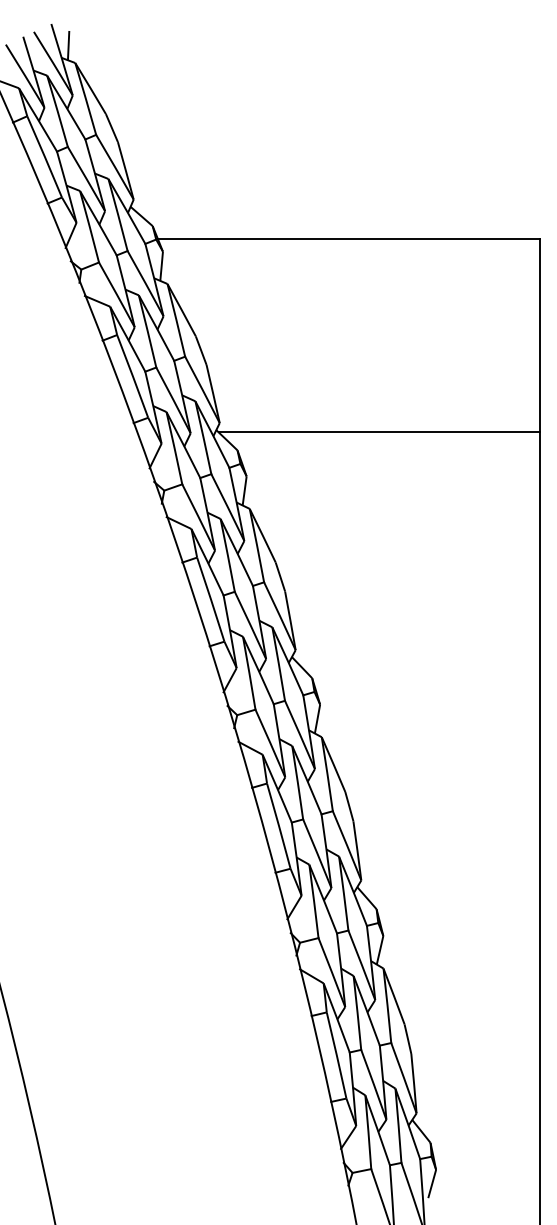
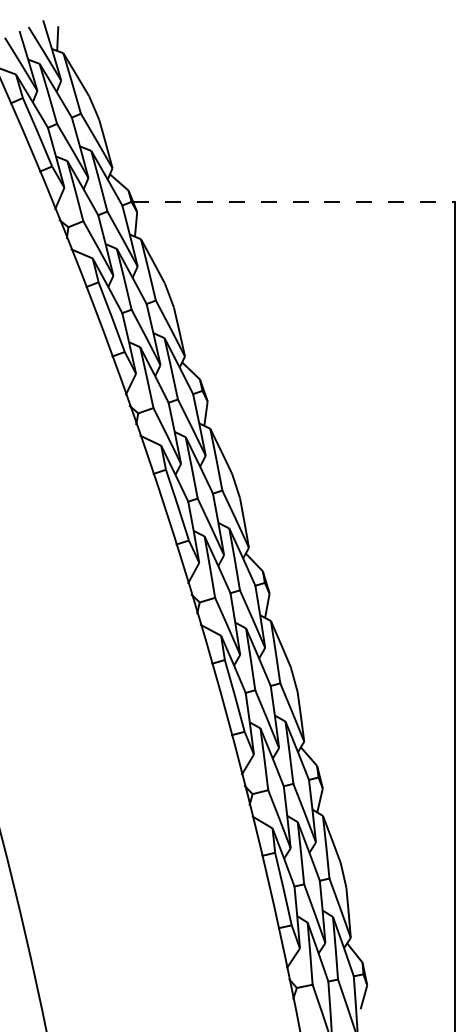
line: (349, 239) -> (294, 201), solid -> dashed
line: (379, 432) -> (319, 364), removed

